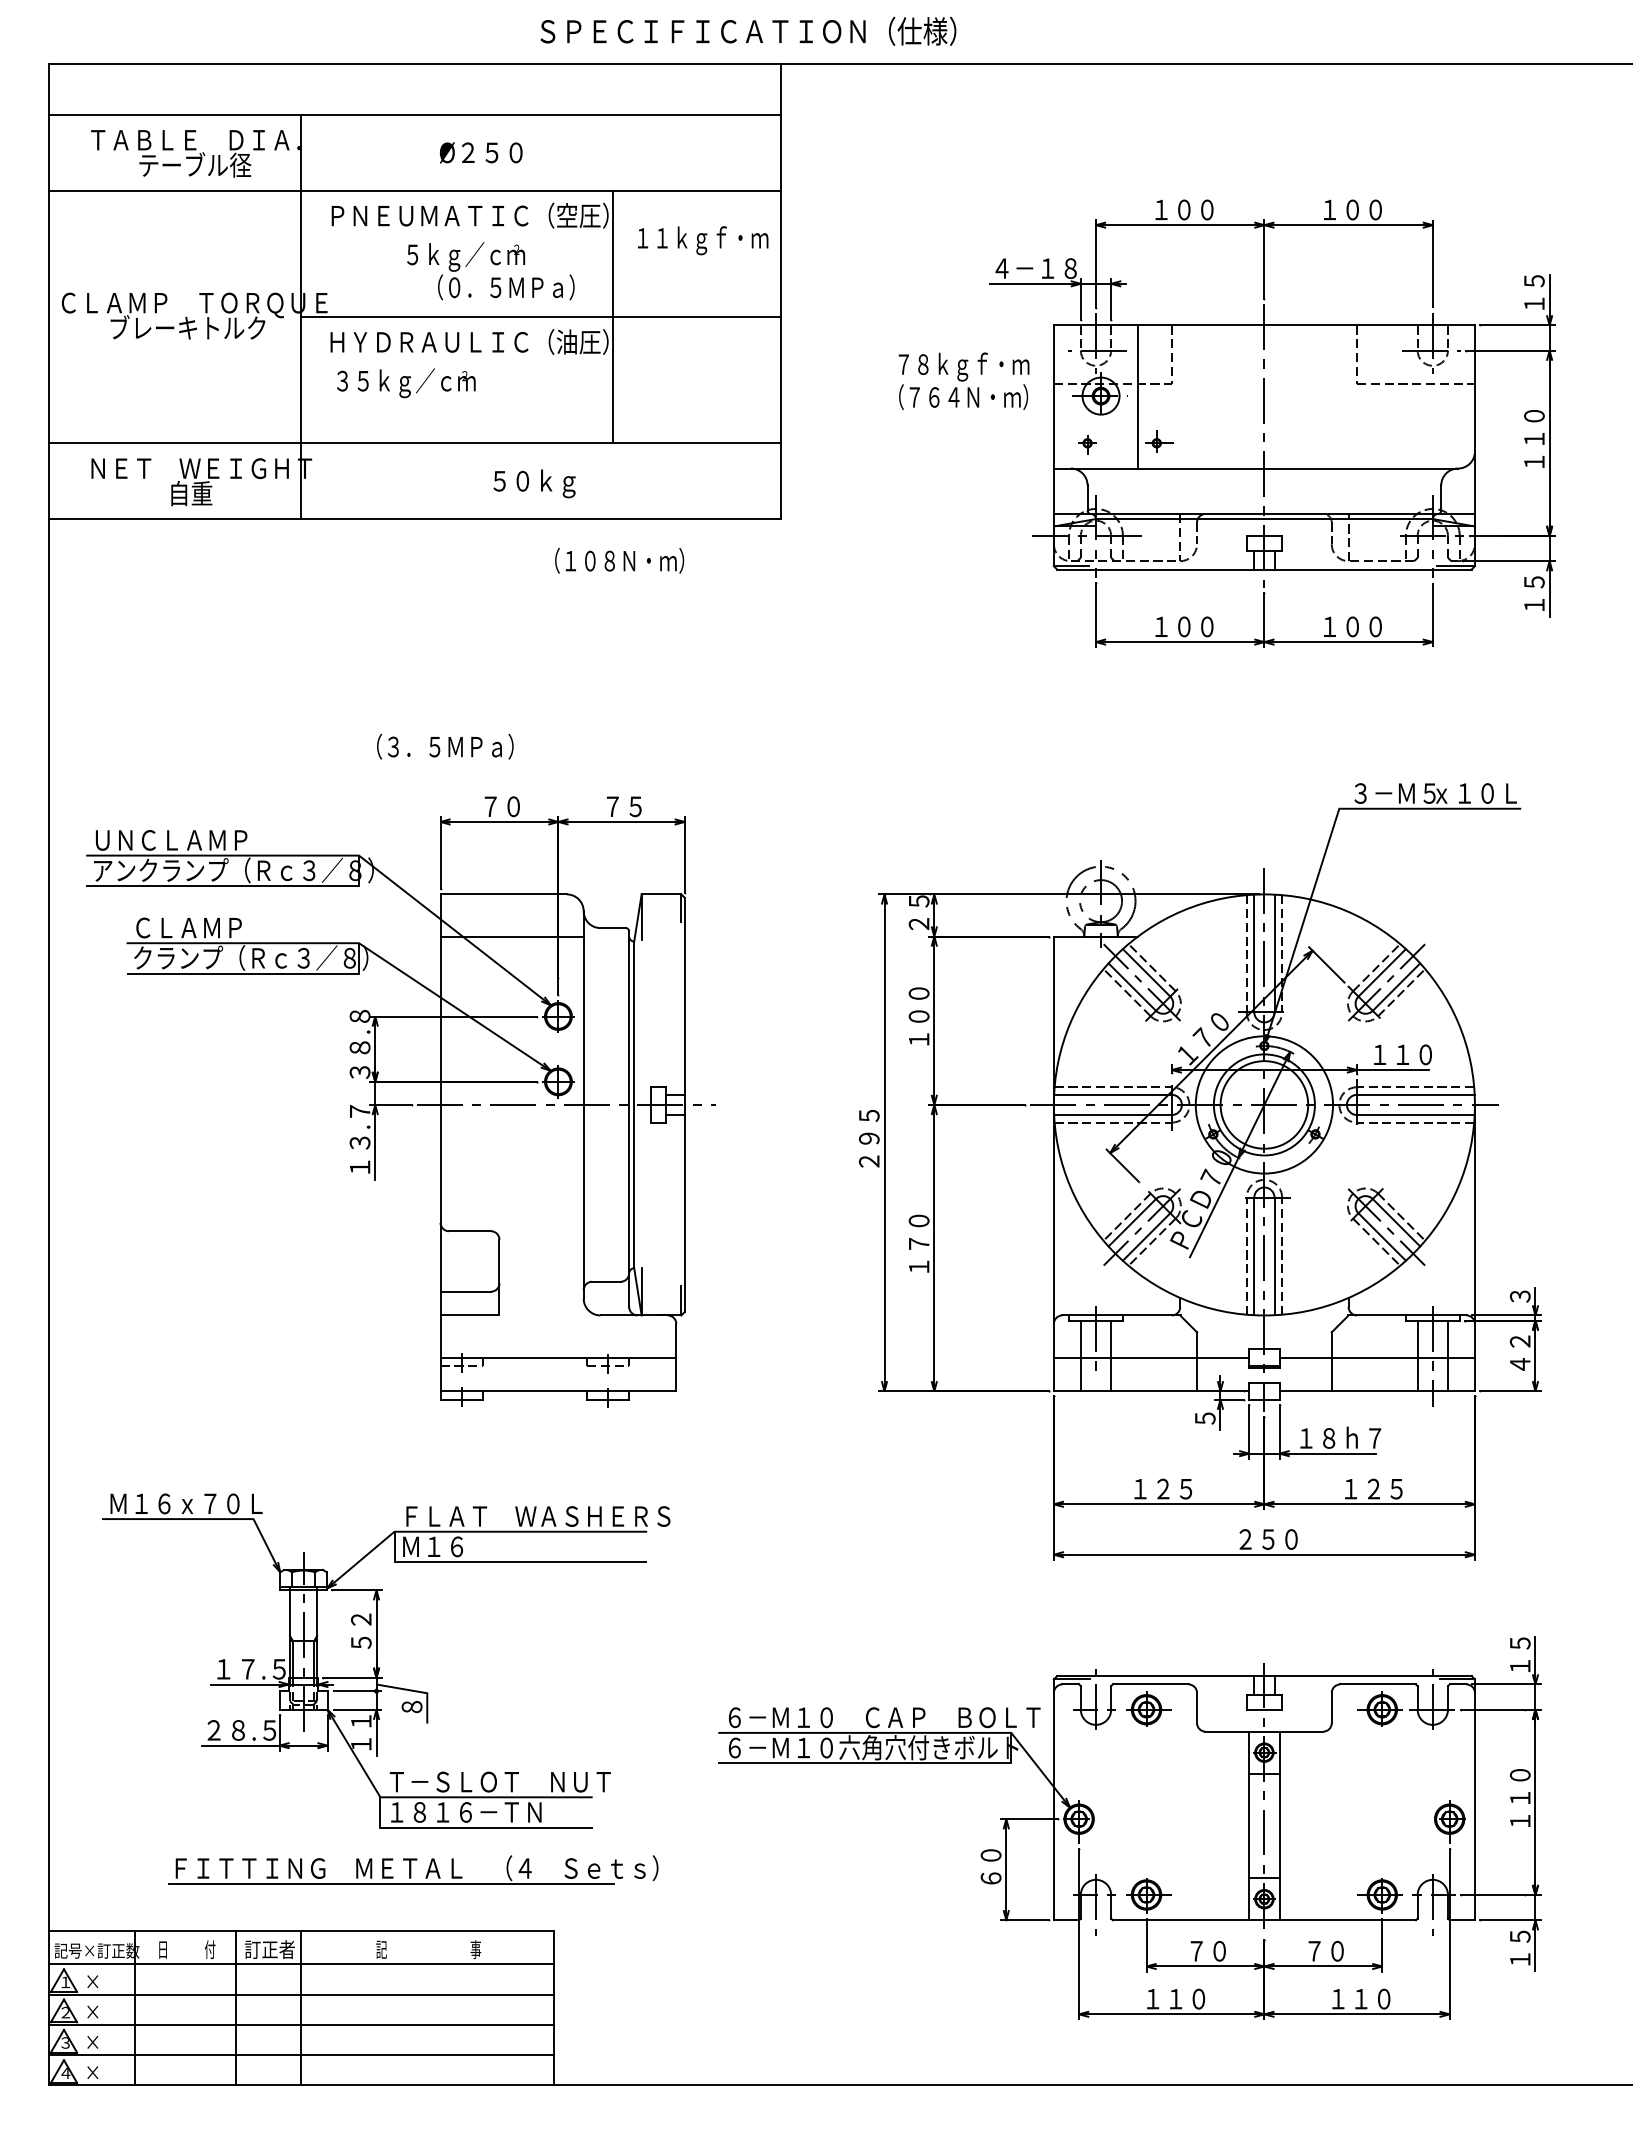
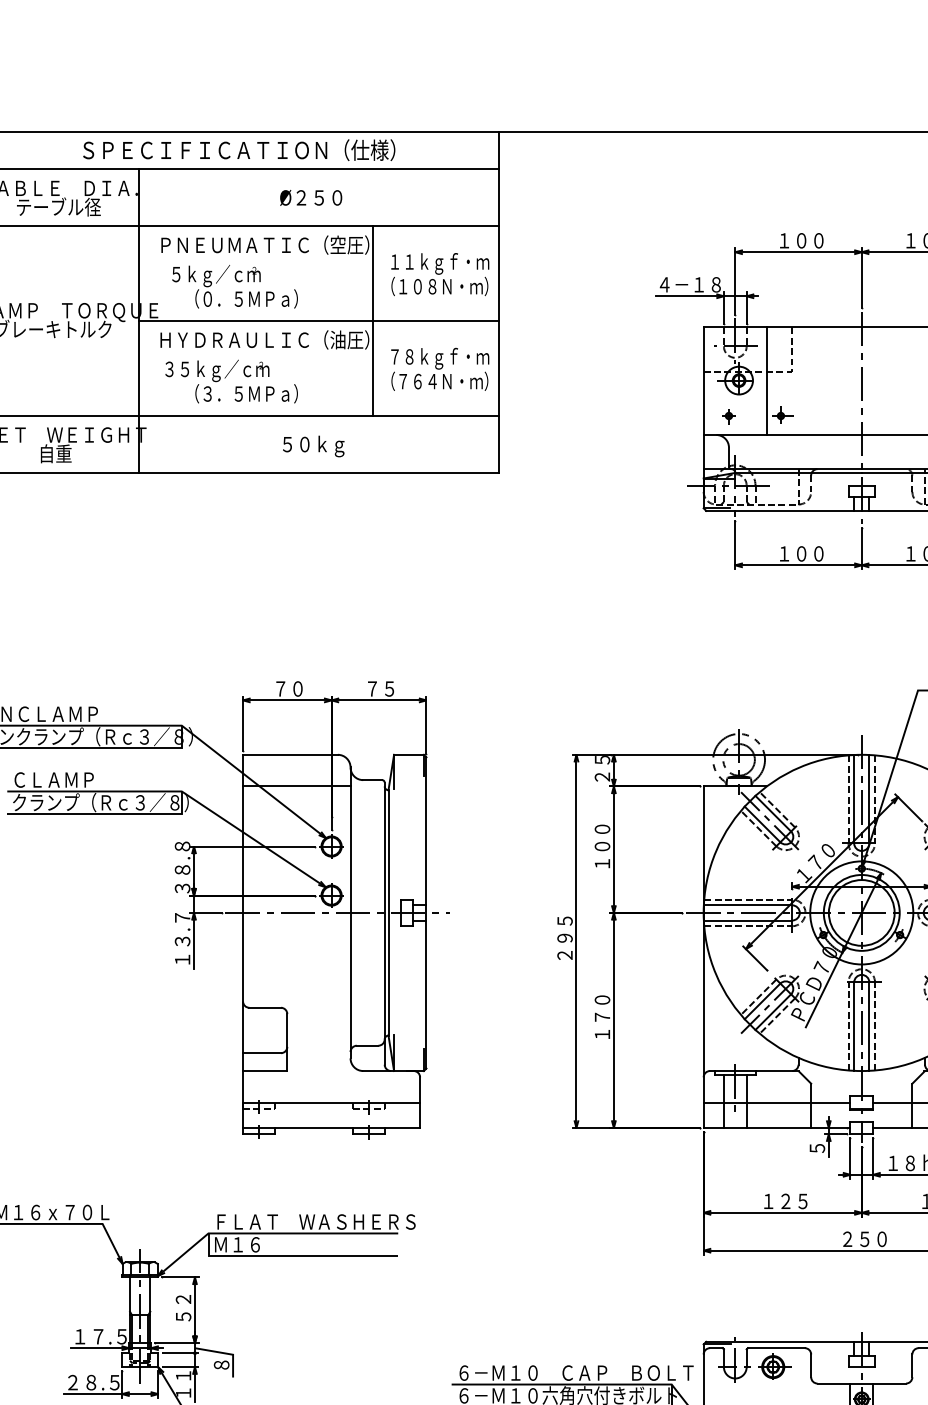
text: (748, 30) -> (239, 149), moved
text: (481, 152) -> (311, 197), moved
text: (490, 271) -> (234, 287), moved
text: (963, 380) -> (439, 368), moved
text: (619, 560) -> (439, 286), moved
text: (445, 746) -> (246, 393), moved

